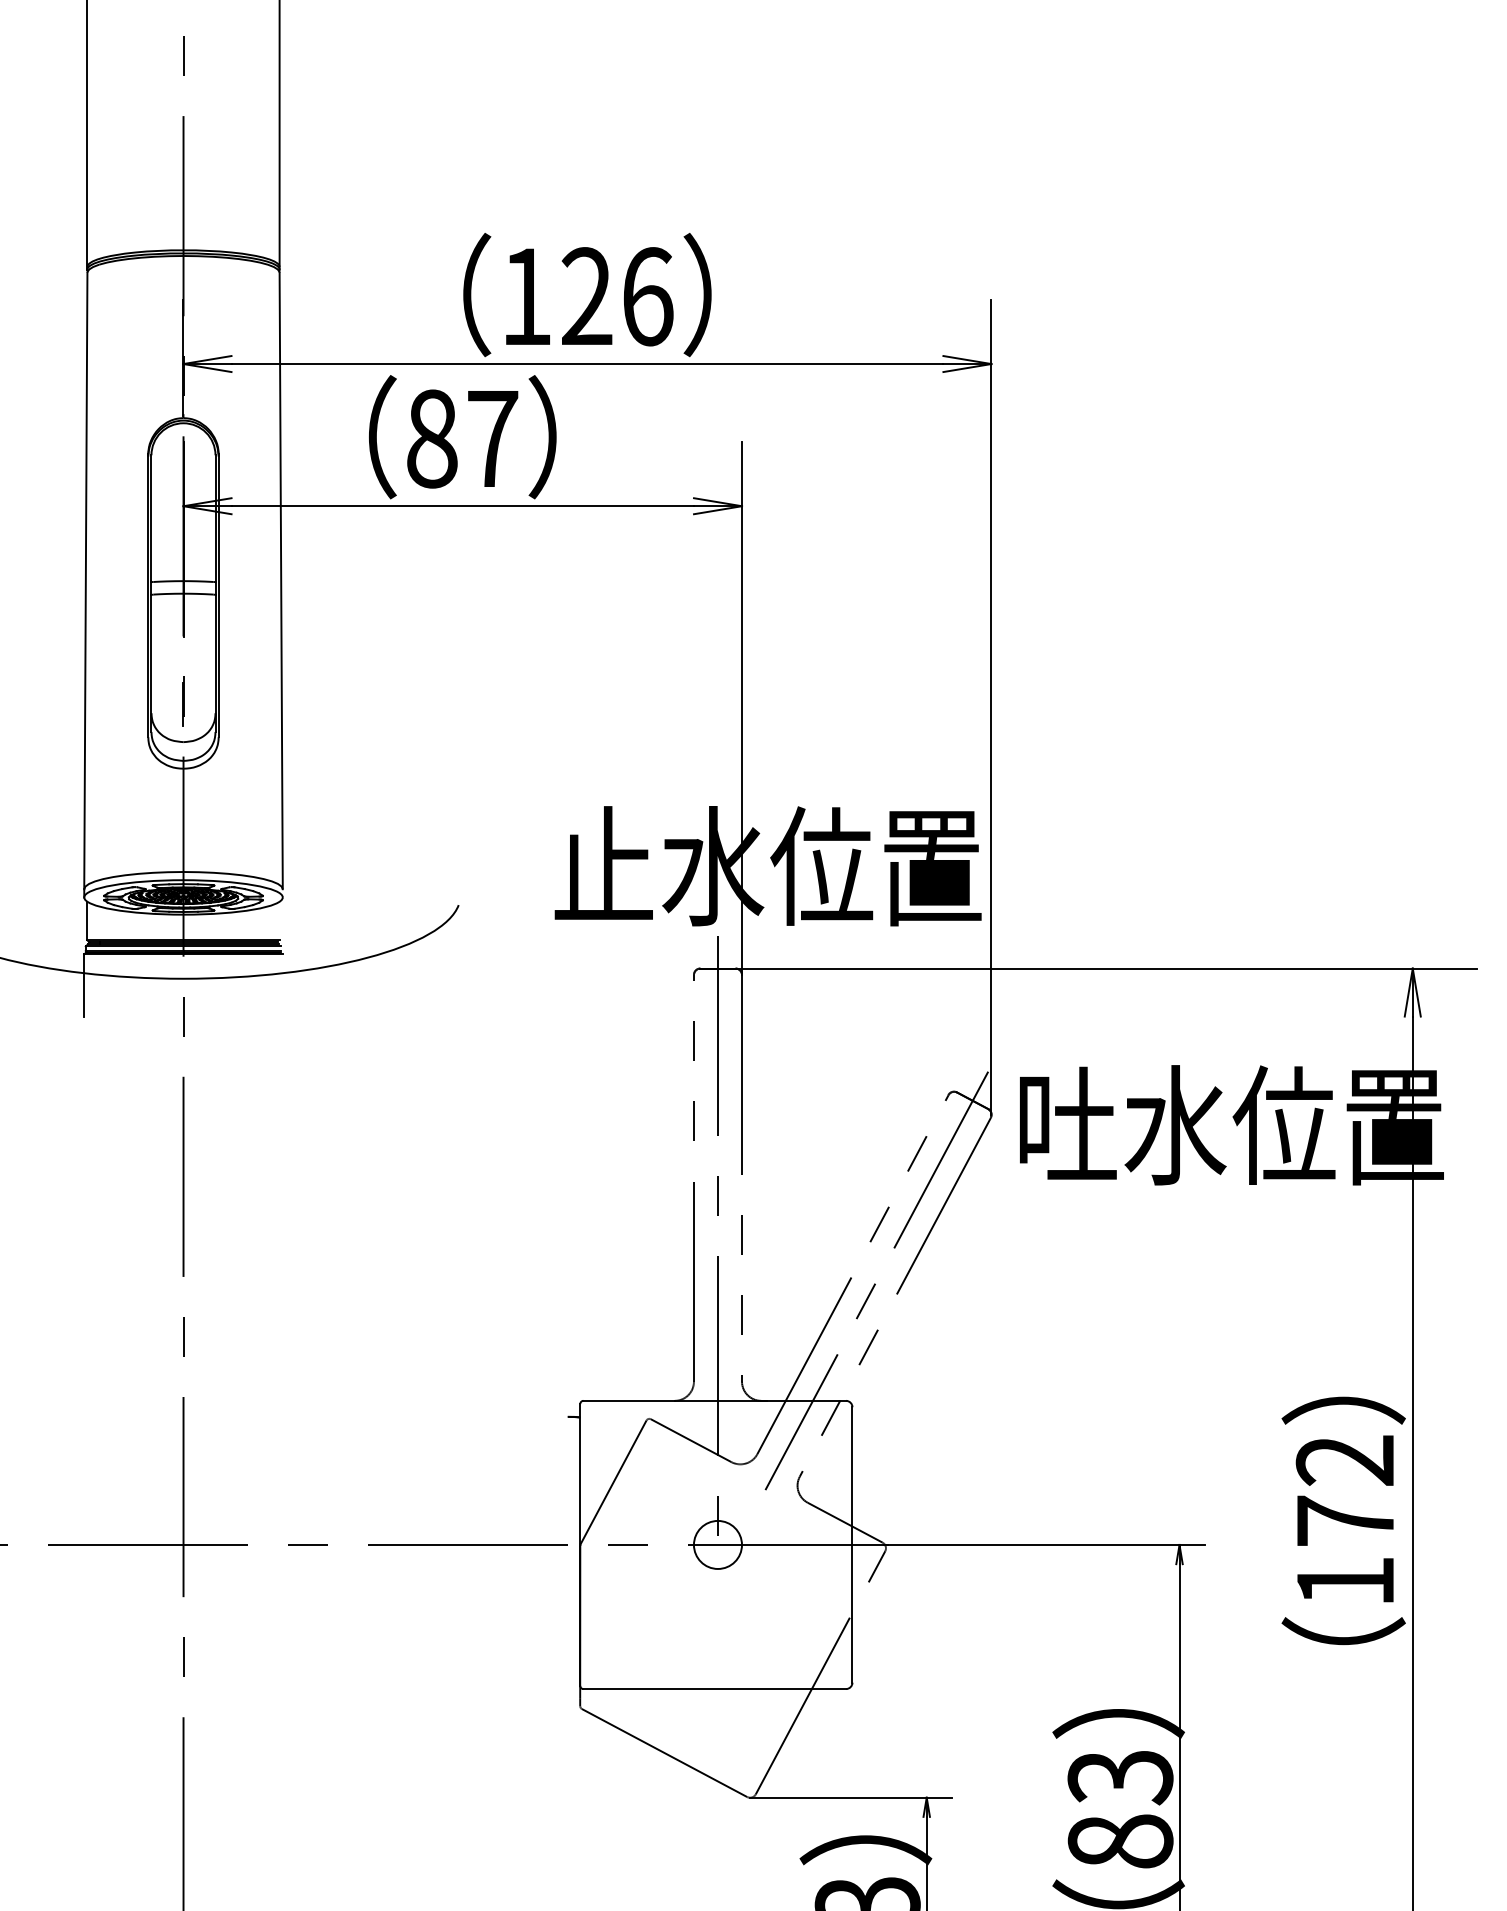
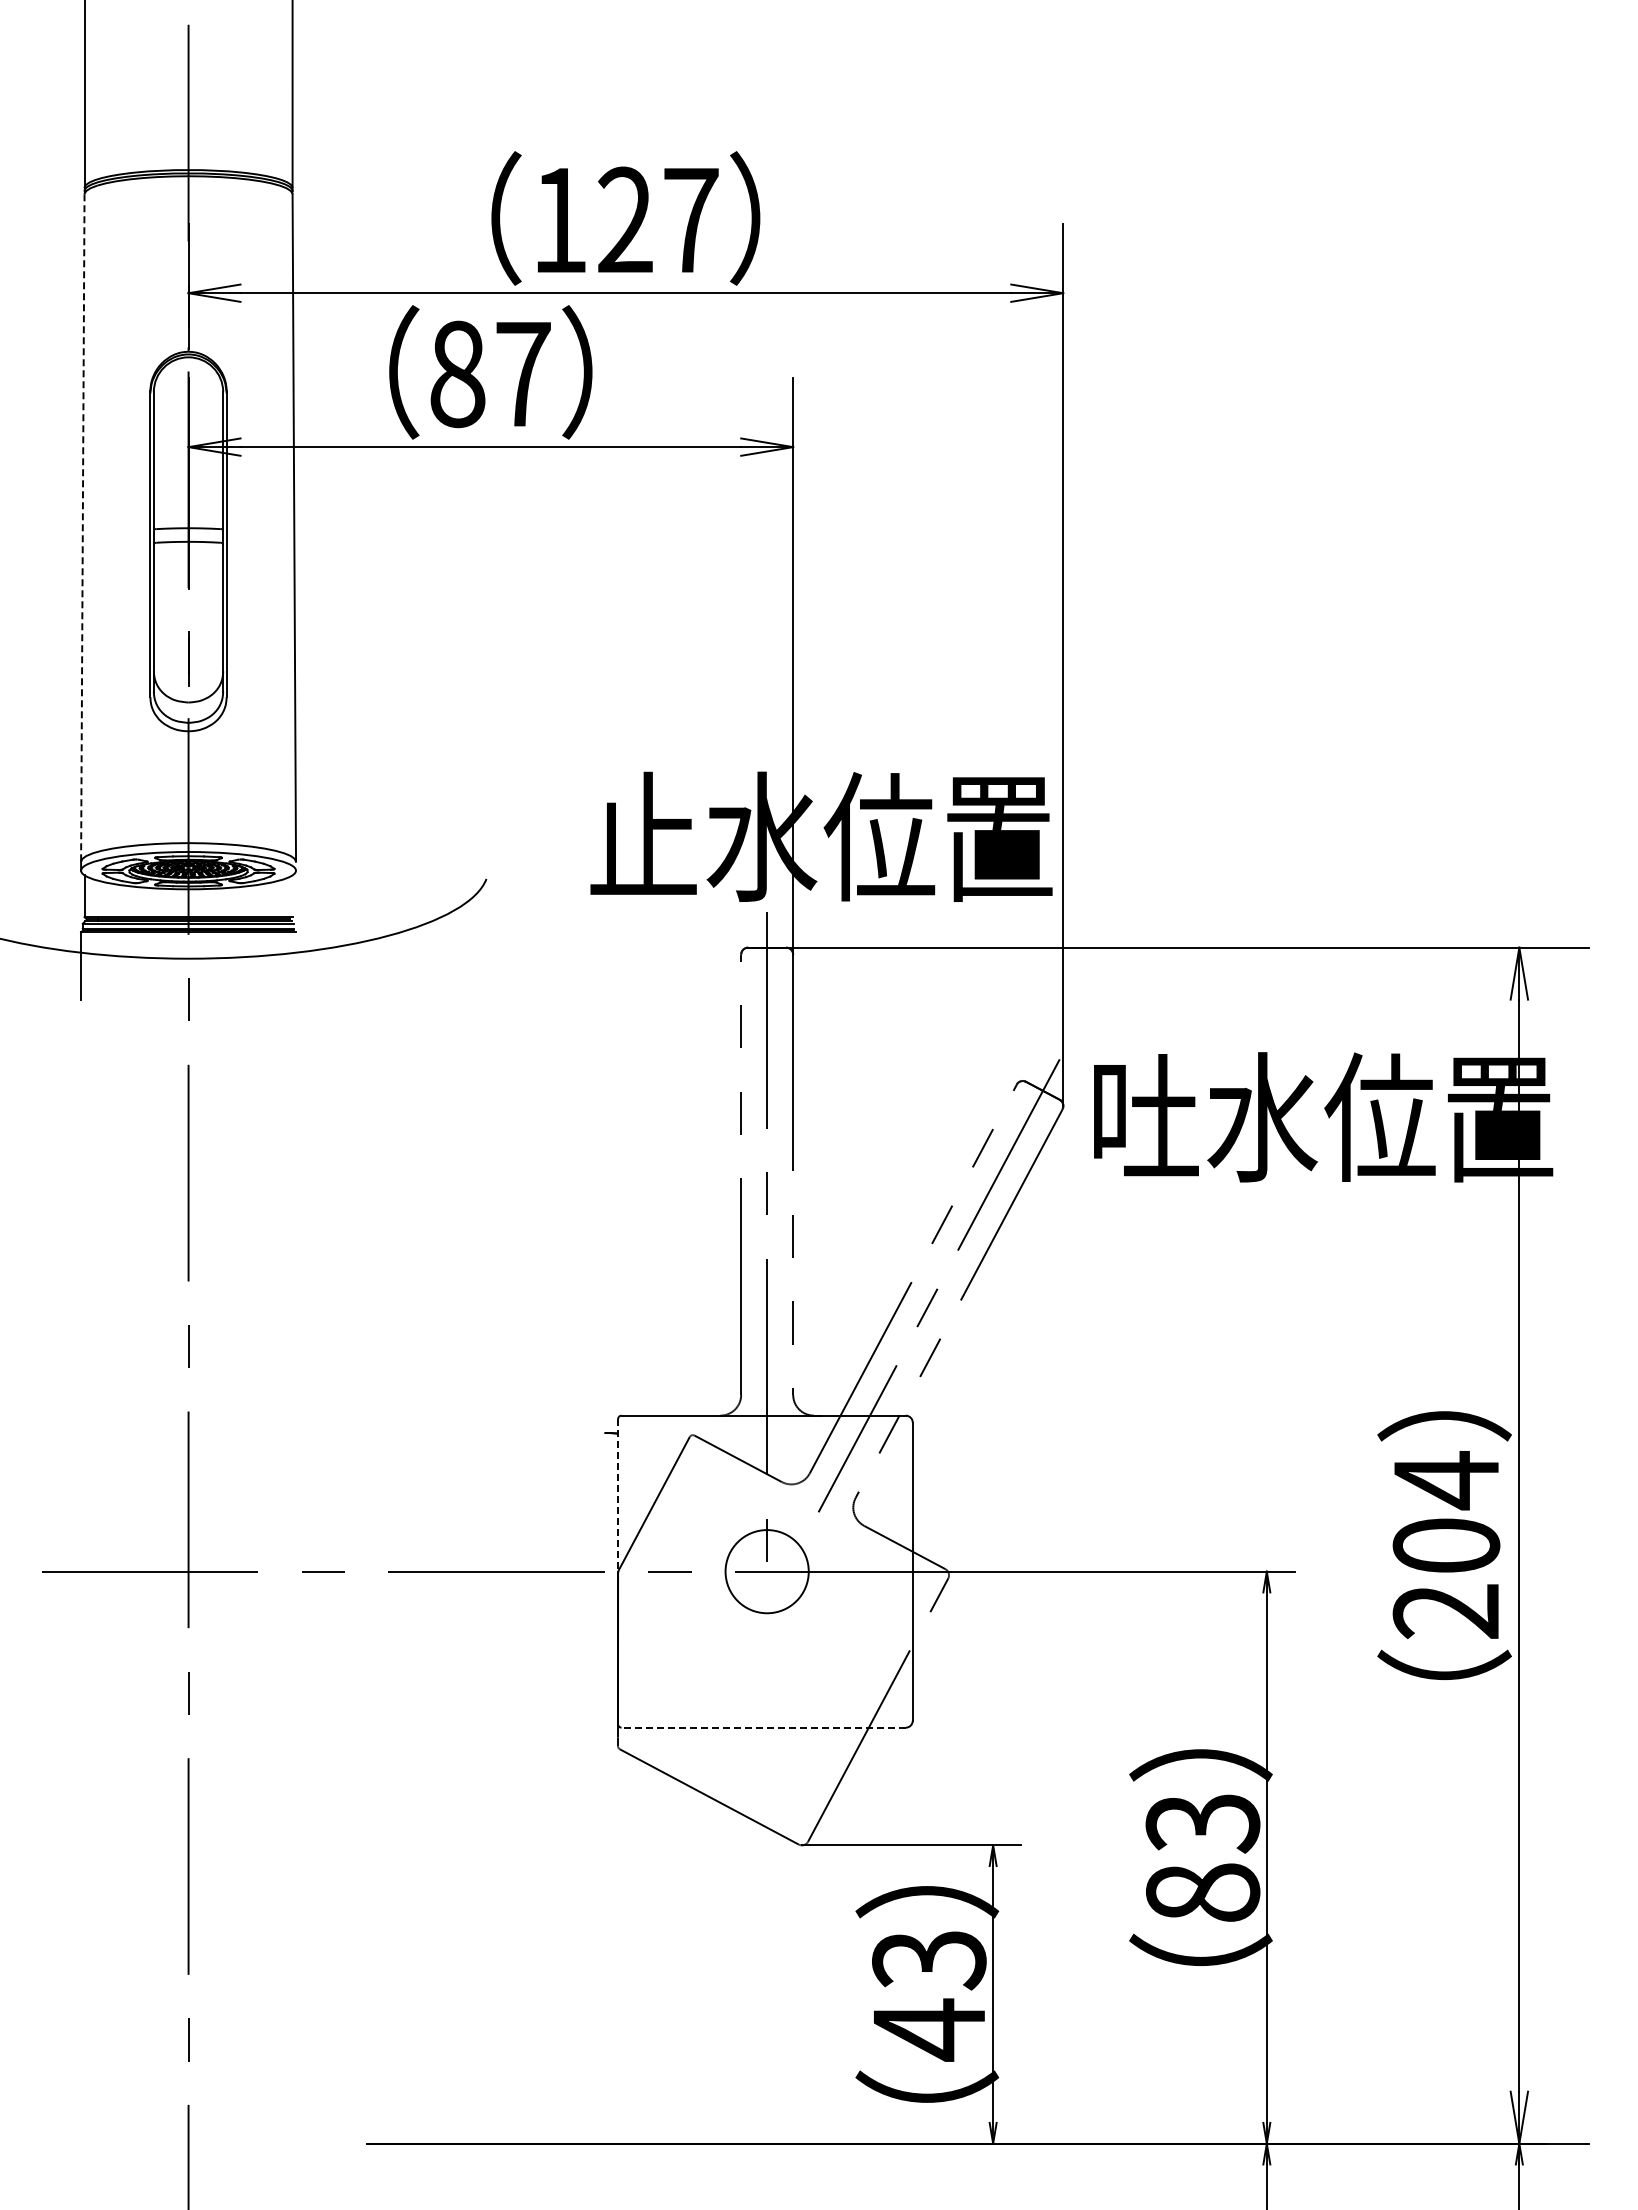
text: (648, 296) -> (691, 220), 126 -> 127
line: (85, 581) -> (82, 528), solid -> dashed
line: (580, 1473) -> (618, 1494), solid -> dashed
text: (1345, 1520) -> (1446, 1545), 172 -> 204
circle: (718, 1544) -> (767, 1571), size x1.6
line: (714, 1688) -> (763, 1727), solid -> dashed

